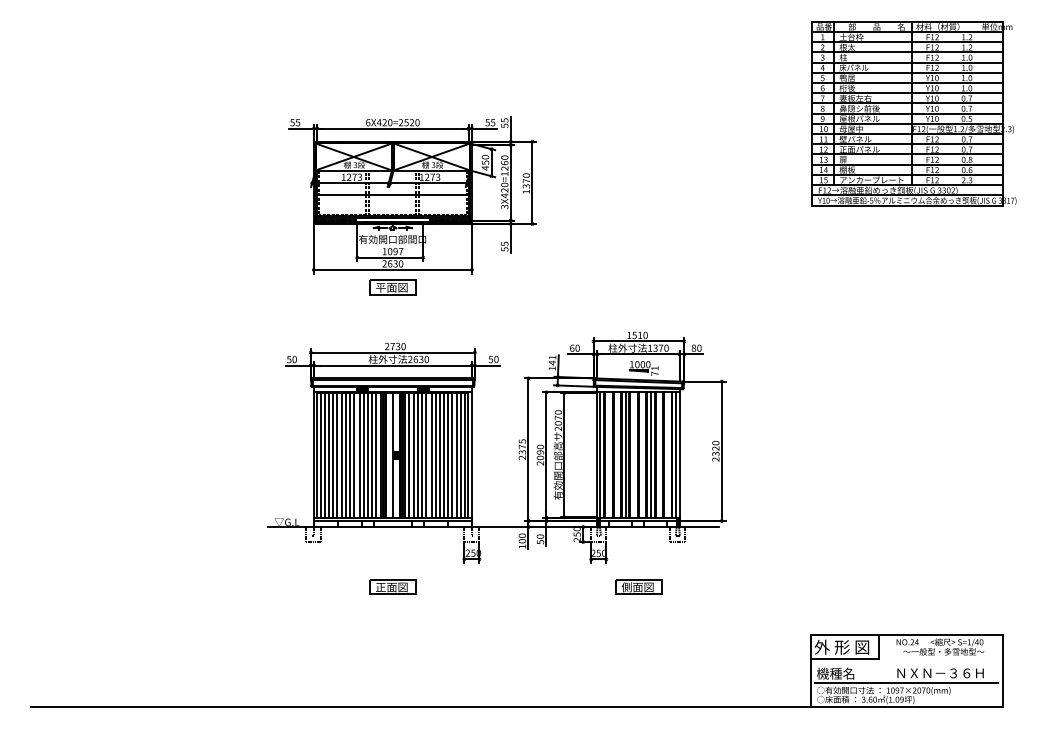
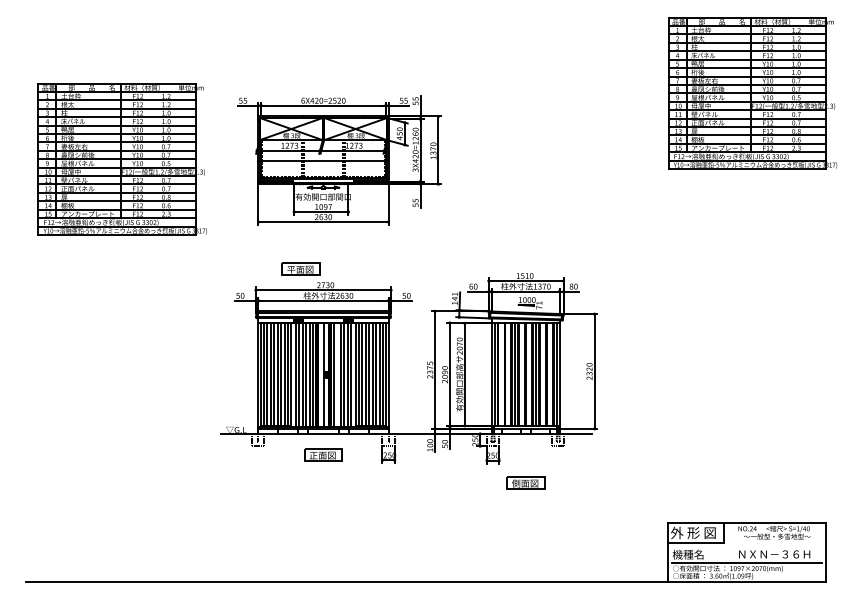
part: (148, 193) -> (122, 159), added
part: (392, 287) -> (300, 269), moved
line: (409, 455) -> (337, 374), removed
part: (392, 586) -> (323, 454), moved

